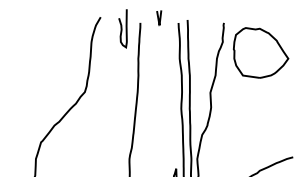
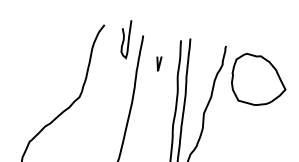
curve: (159, 17) -> (158, 63), moved

